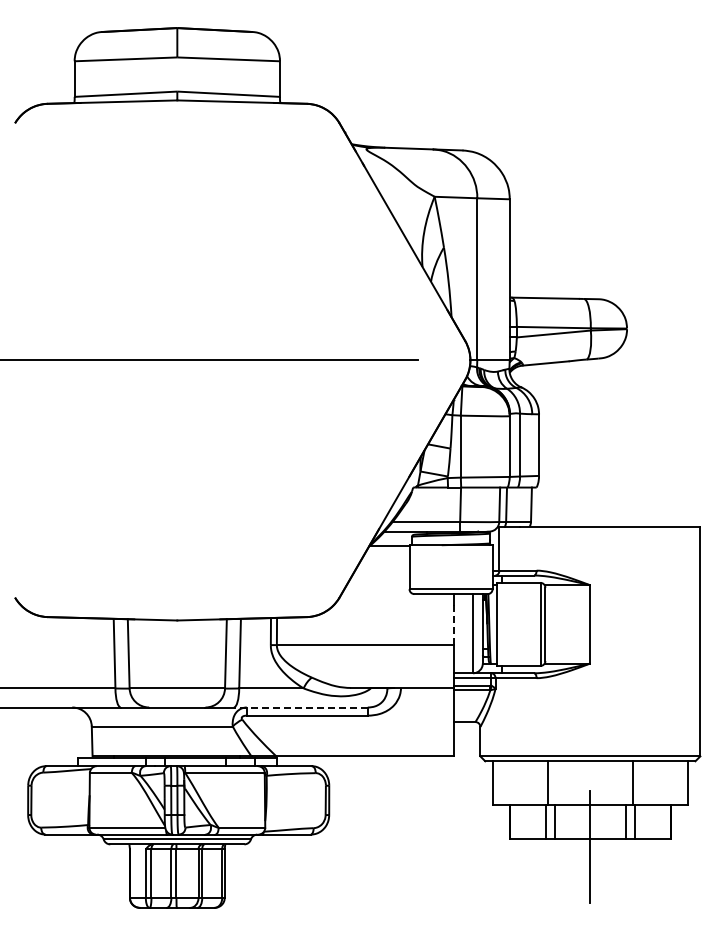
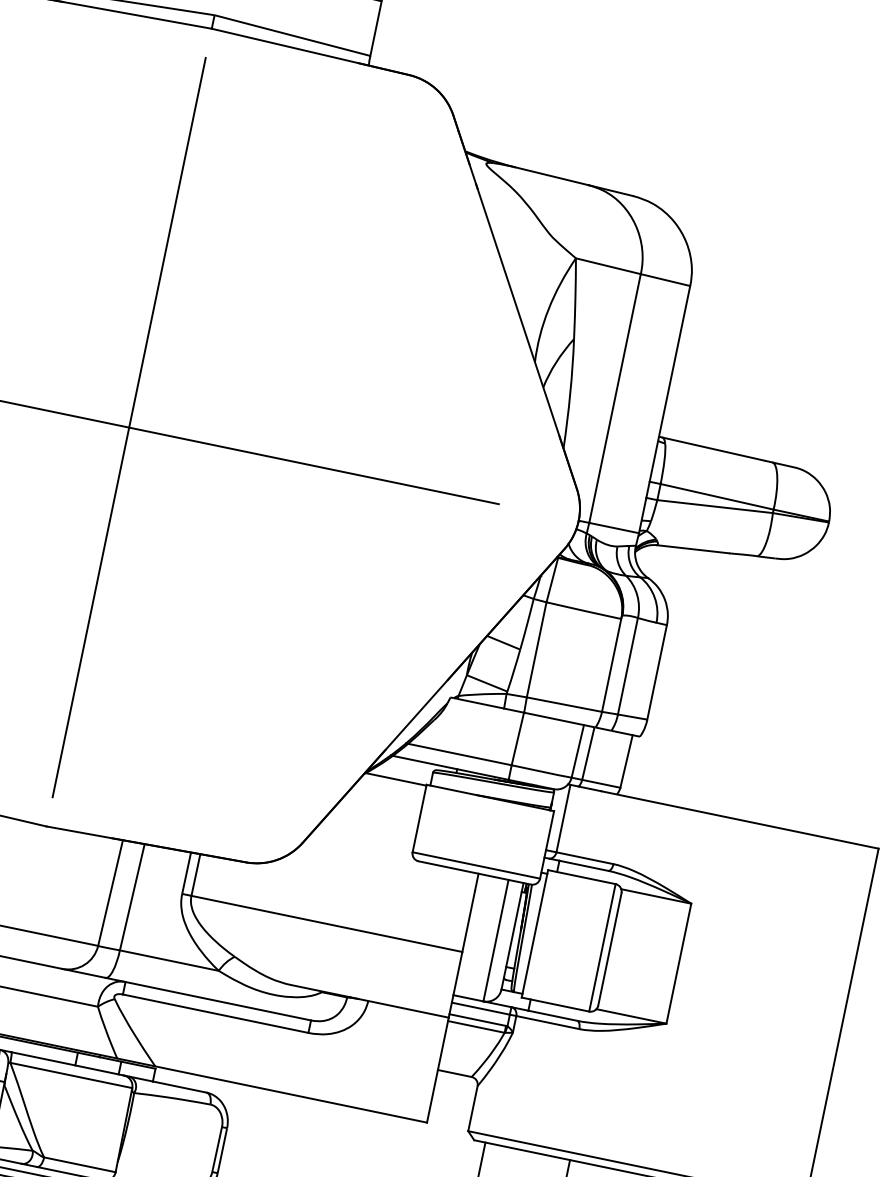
line: (177, 360) -> (129, 427), added
line: (453, 626) -> (468, 923), dashed -> solid
line: (300, 707) -> (207, 999), dashed -> solid

